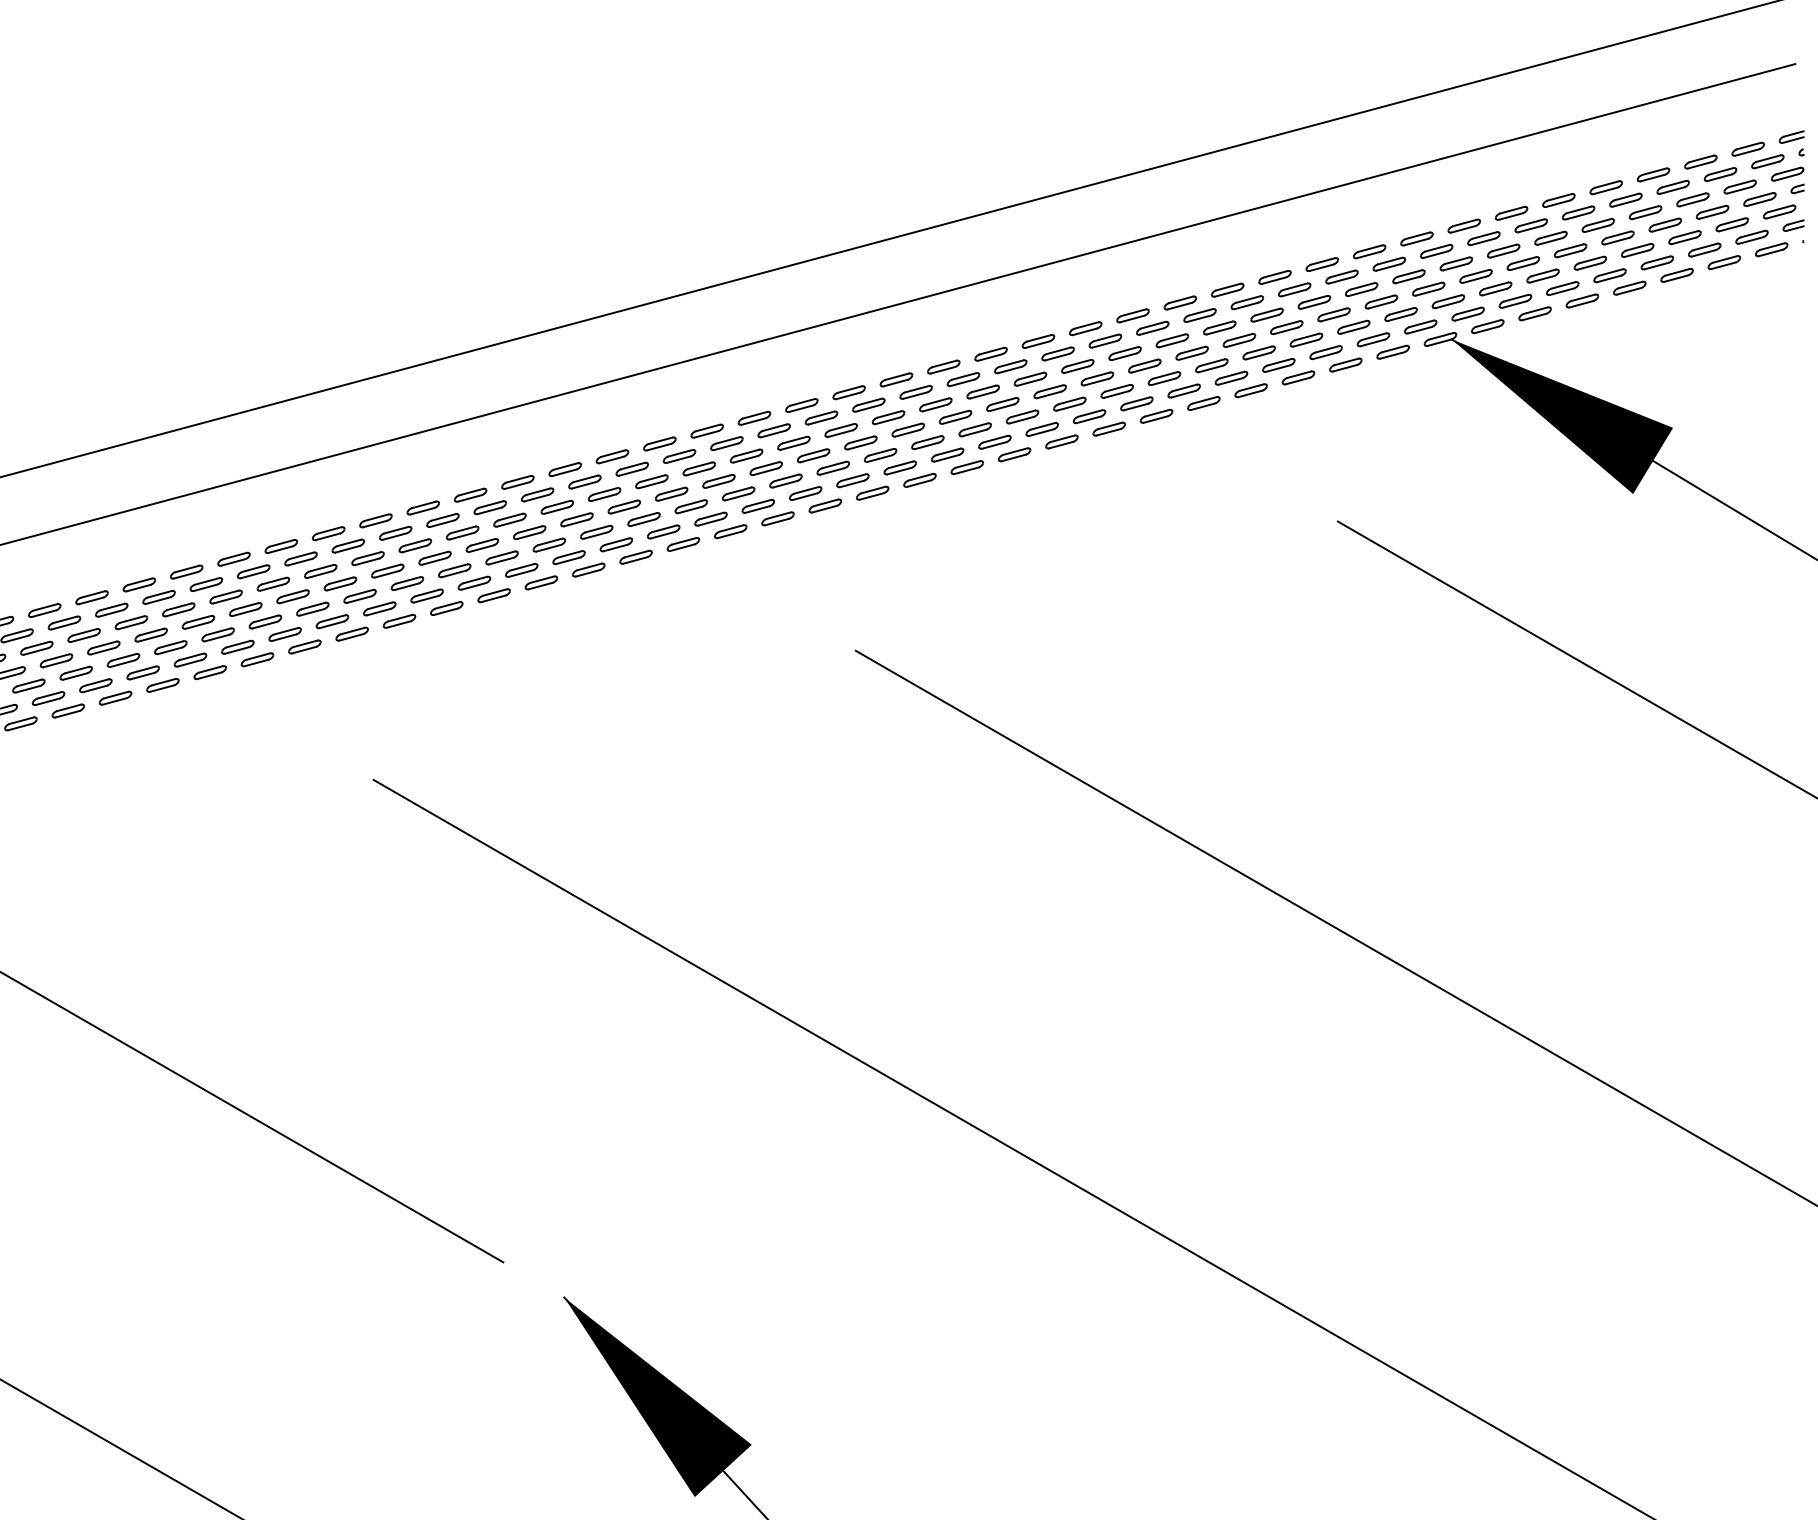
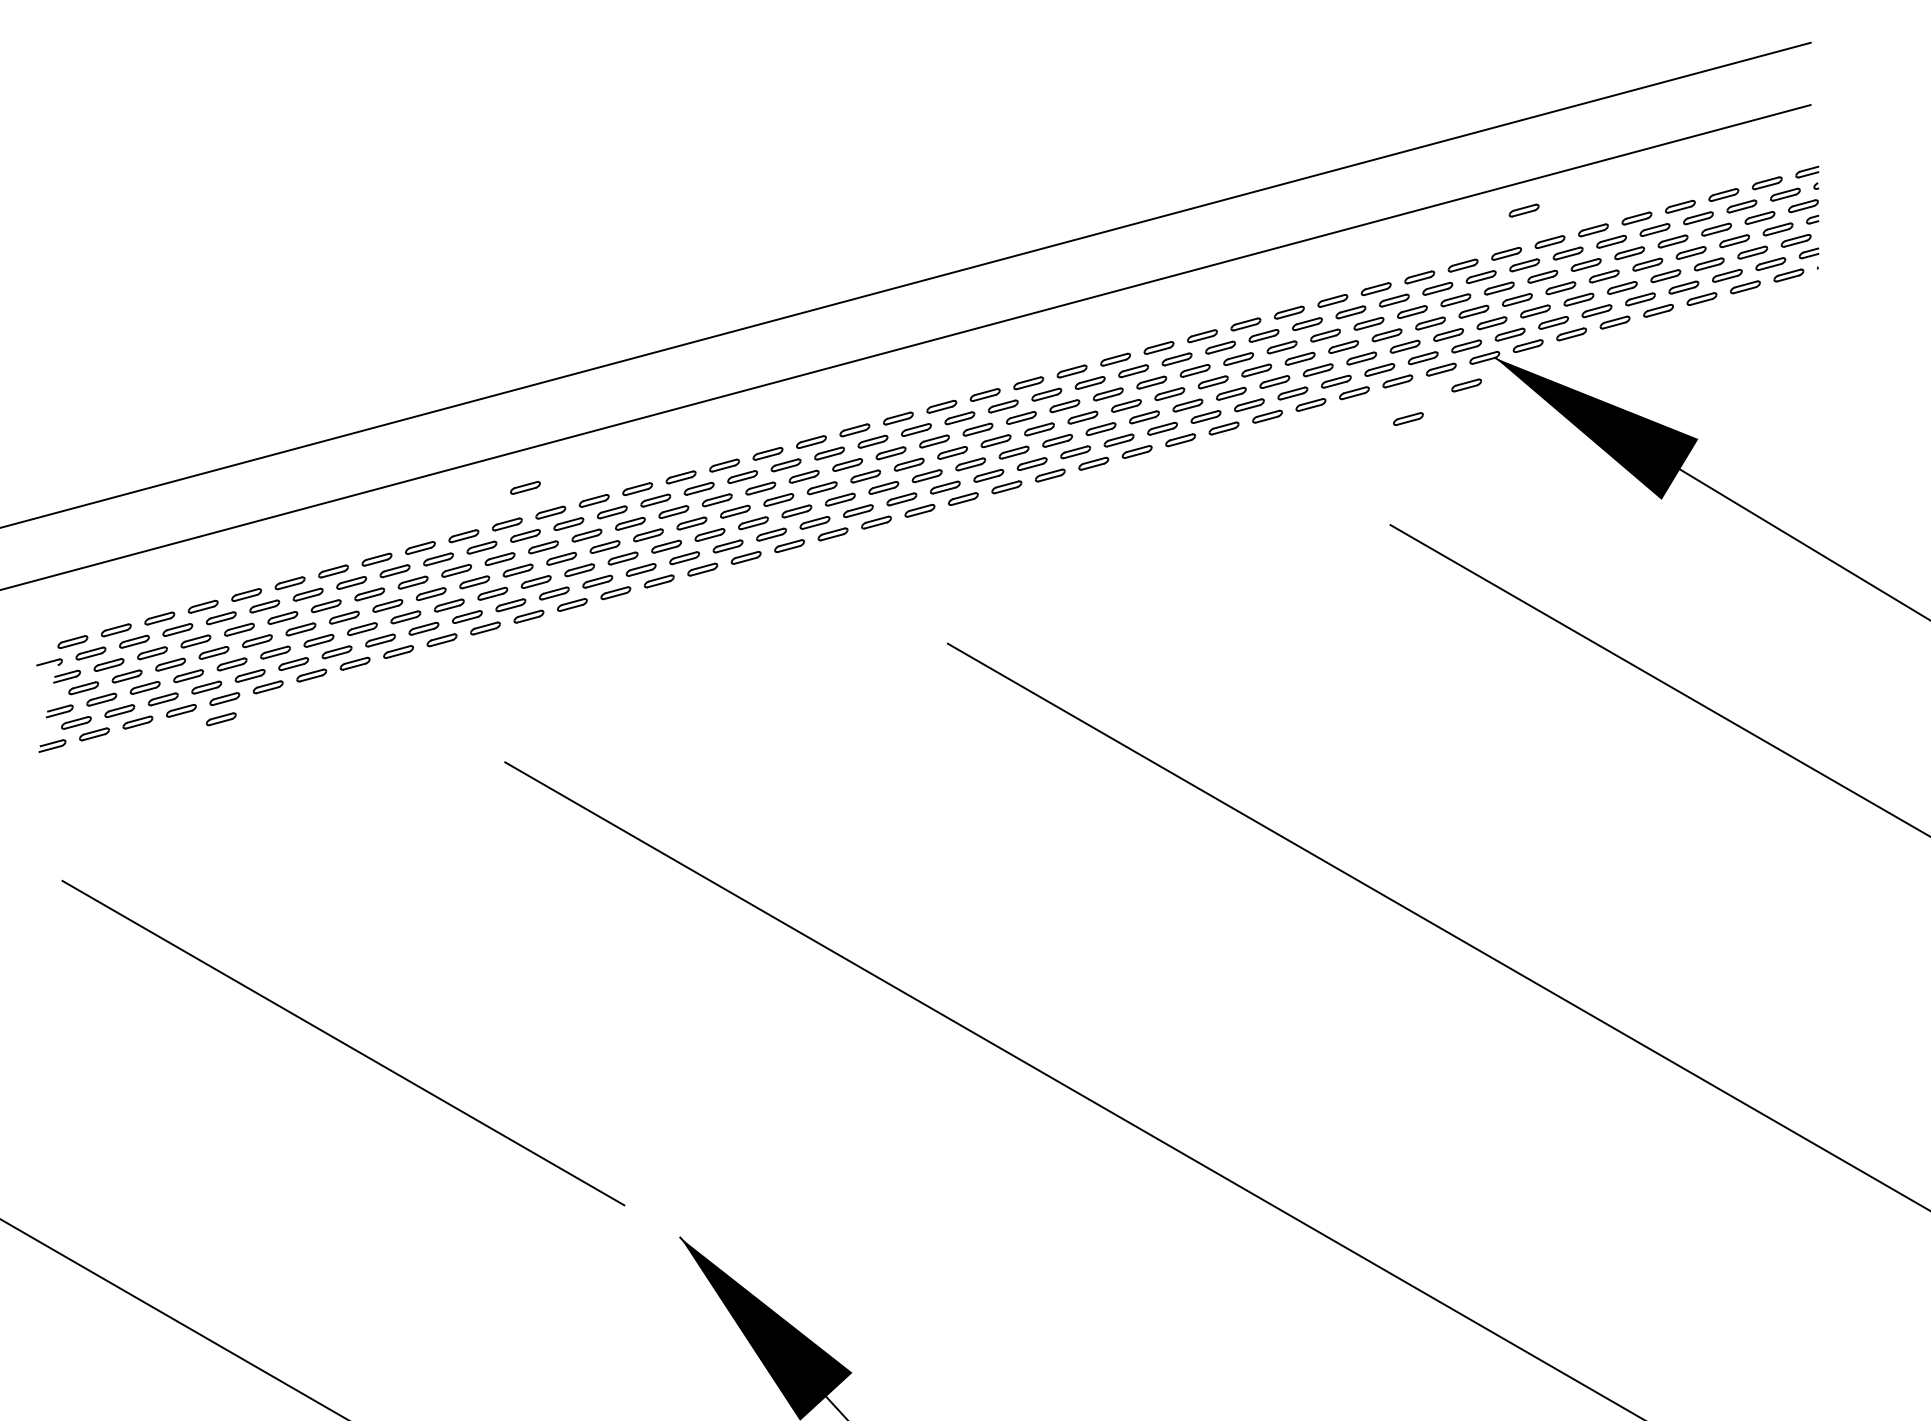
part: (1482, 178) -> (1523, 210), added
part: (1420, 369) -> (1466, 385), added
part: (1357, 405) -> (1408, 418), added
part: (395, 480) -> (525, 487), added
part: (63, 733) -> (220, 719), added

